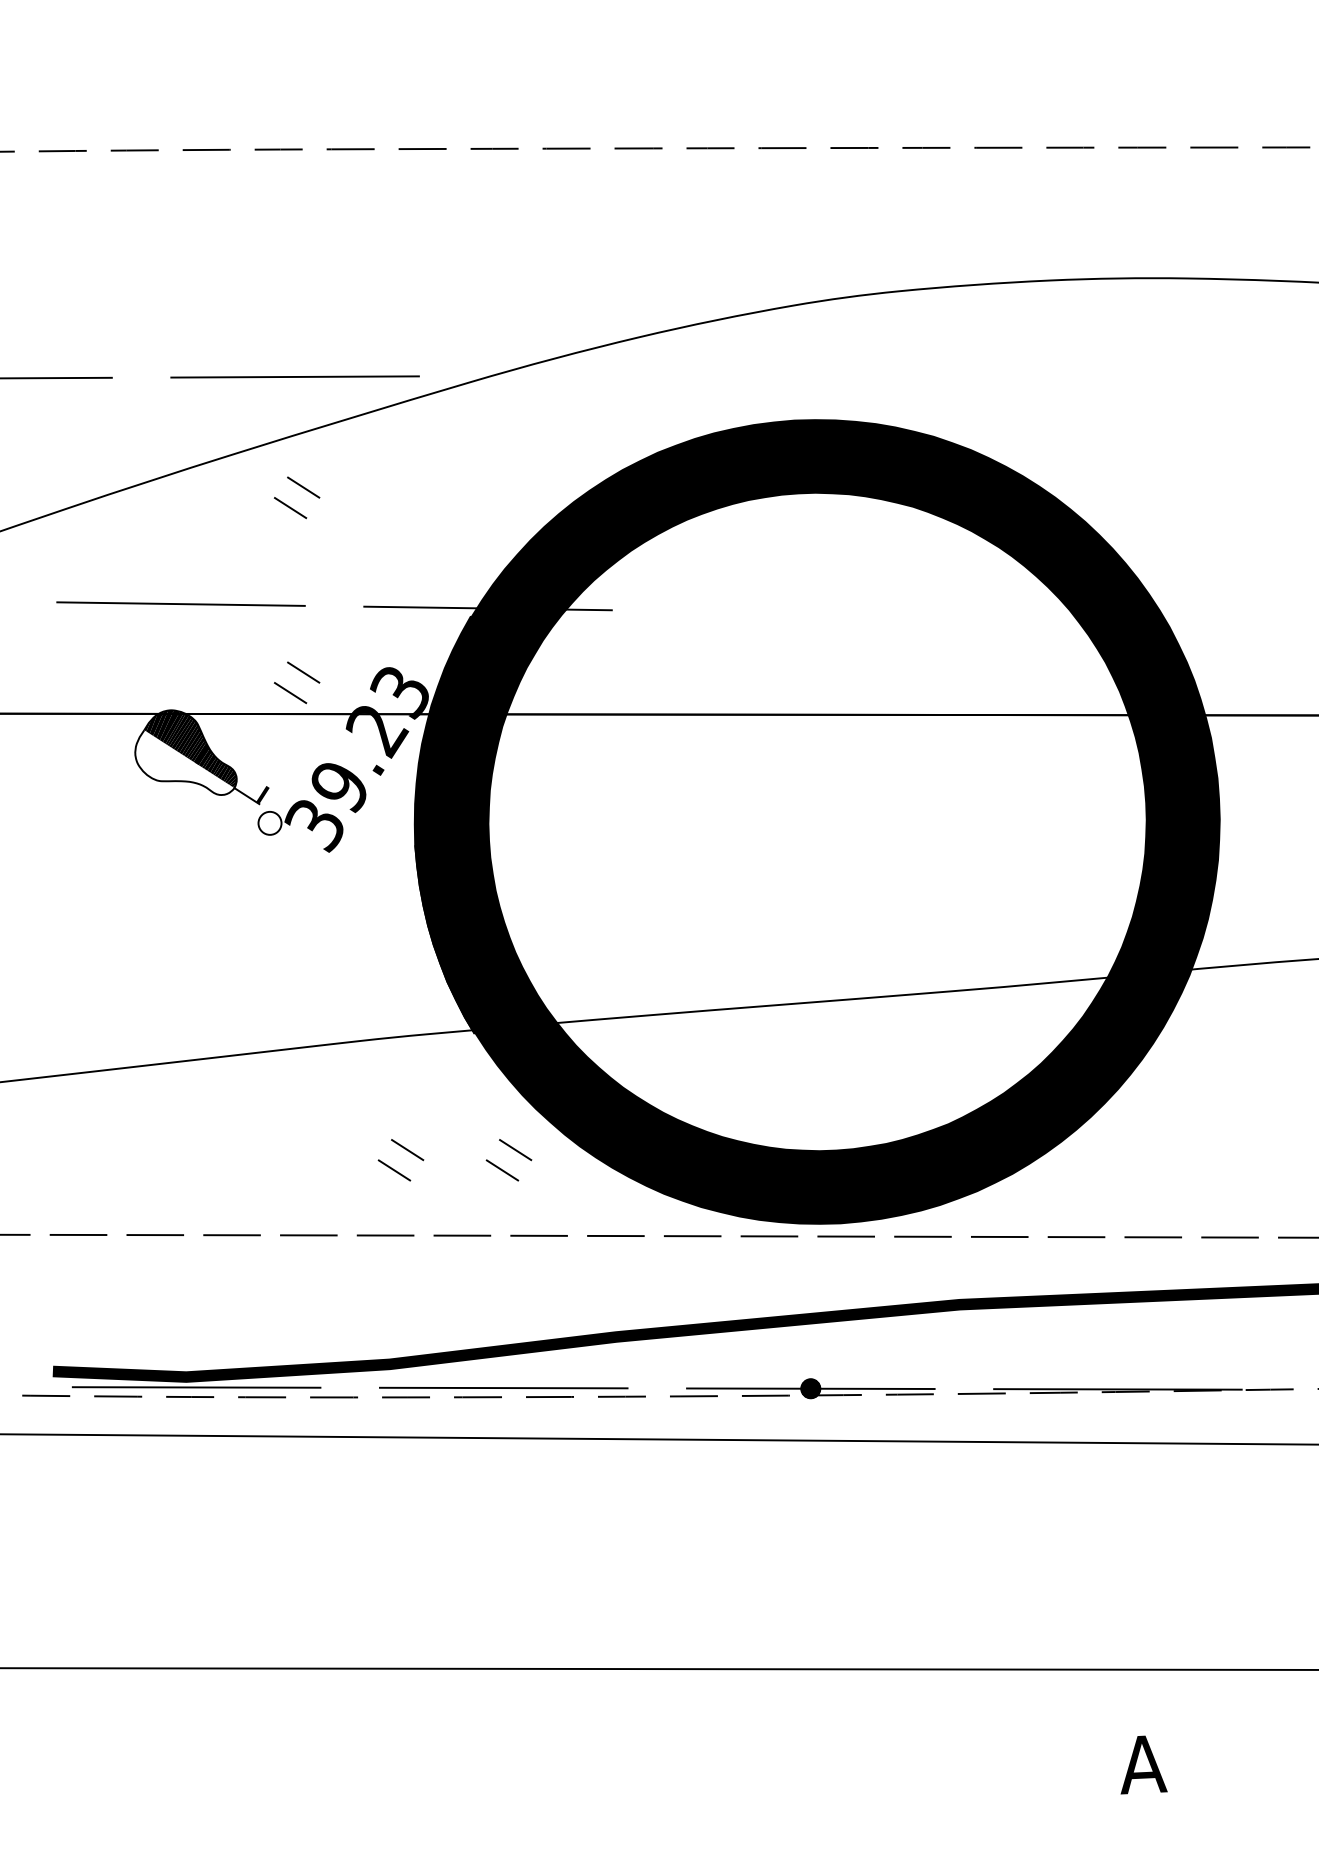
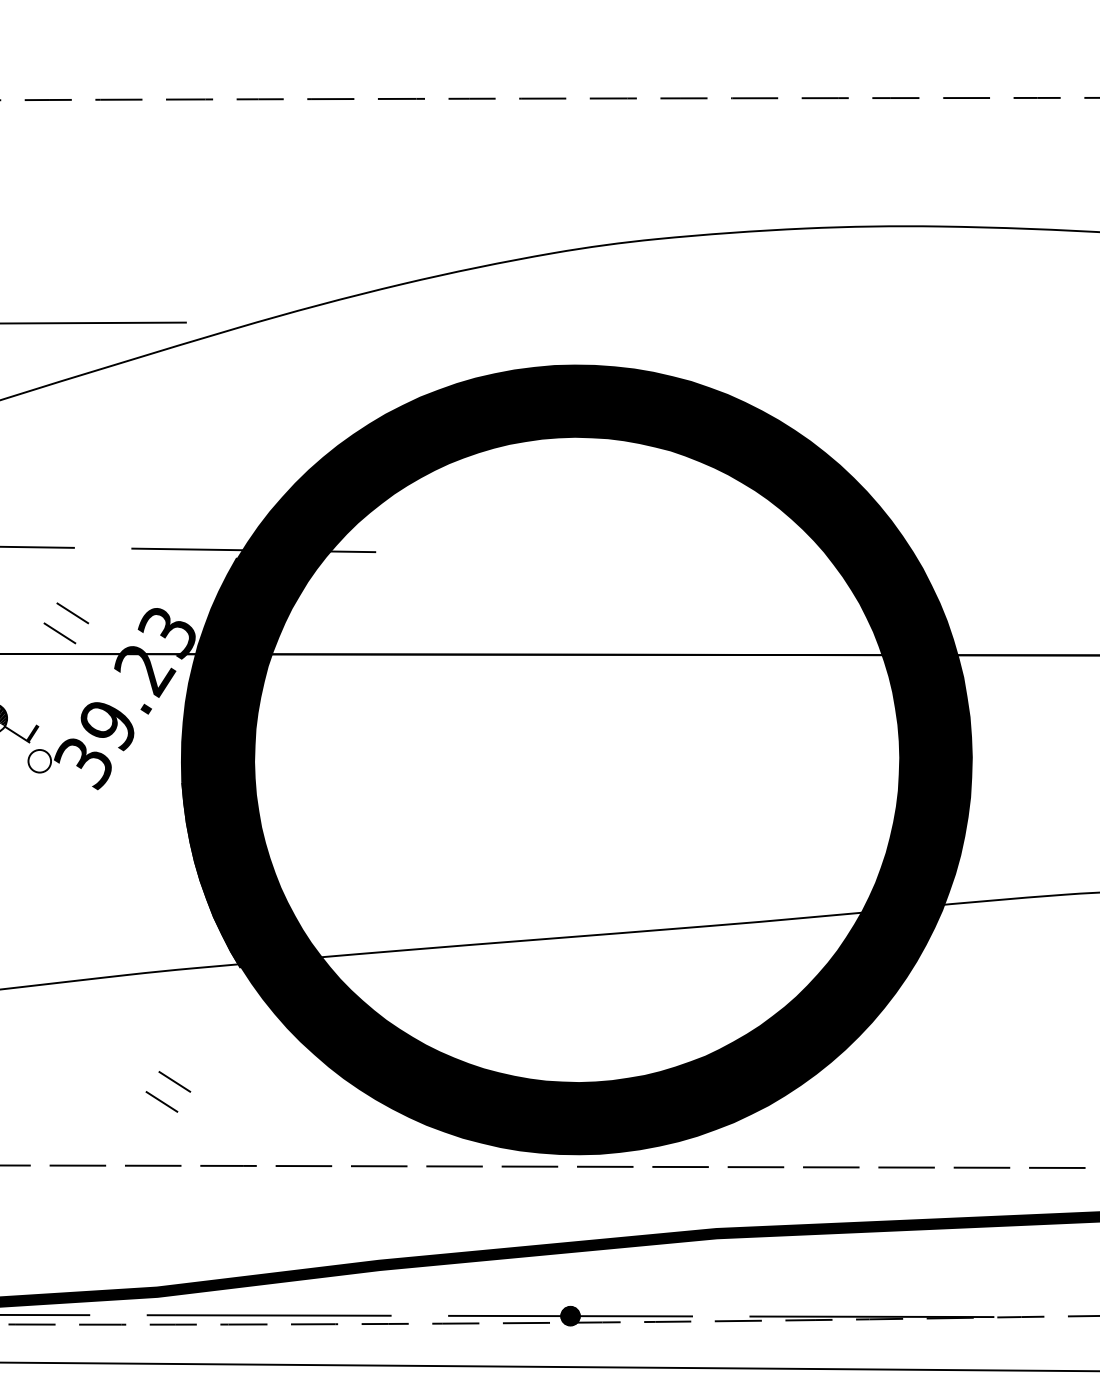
part: (304, 489) -> (73, 433), removed
part: (501, 1168) -> (266, 1099), removed

